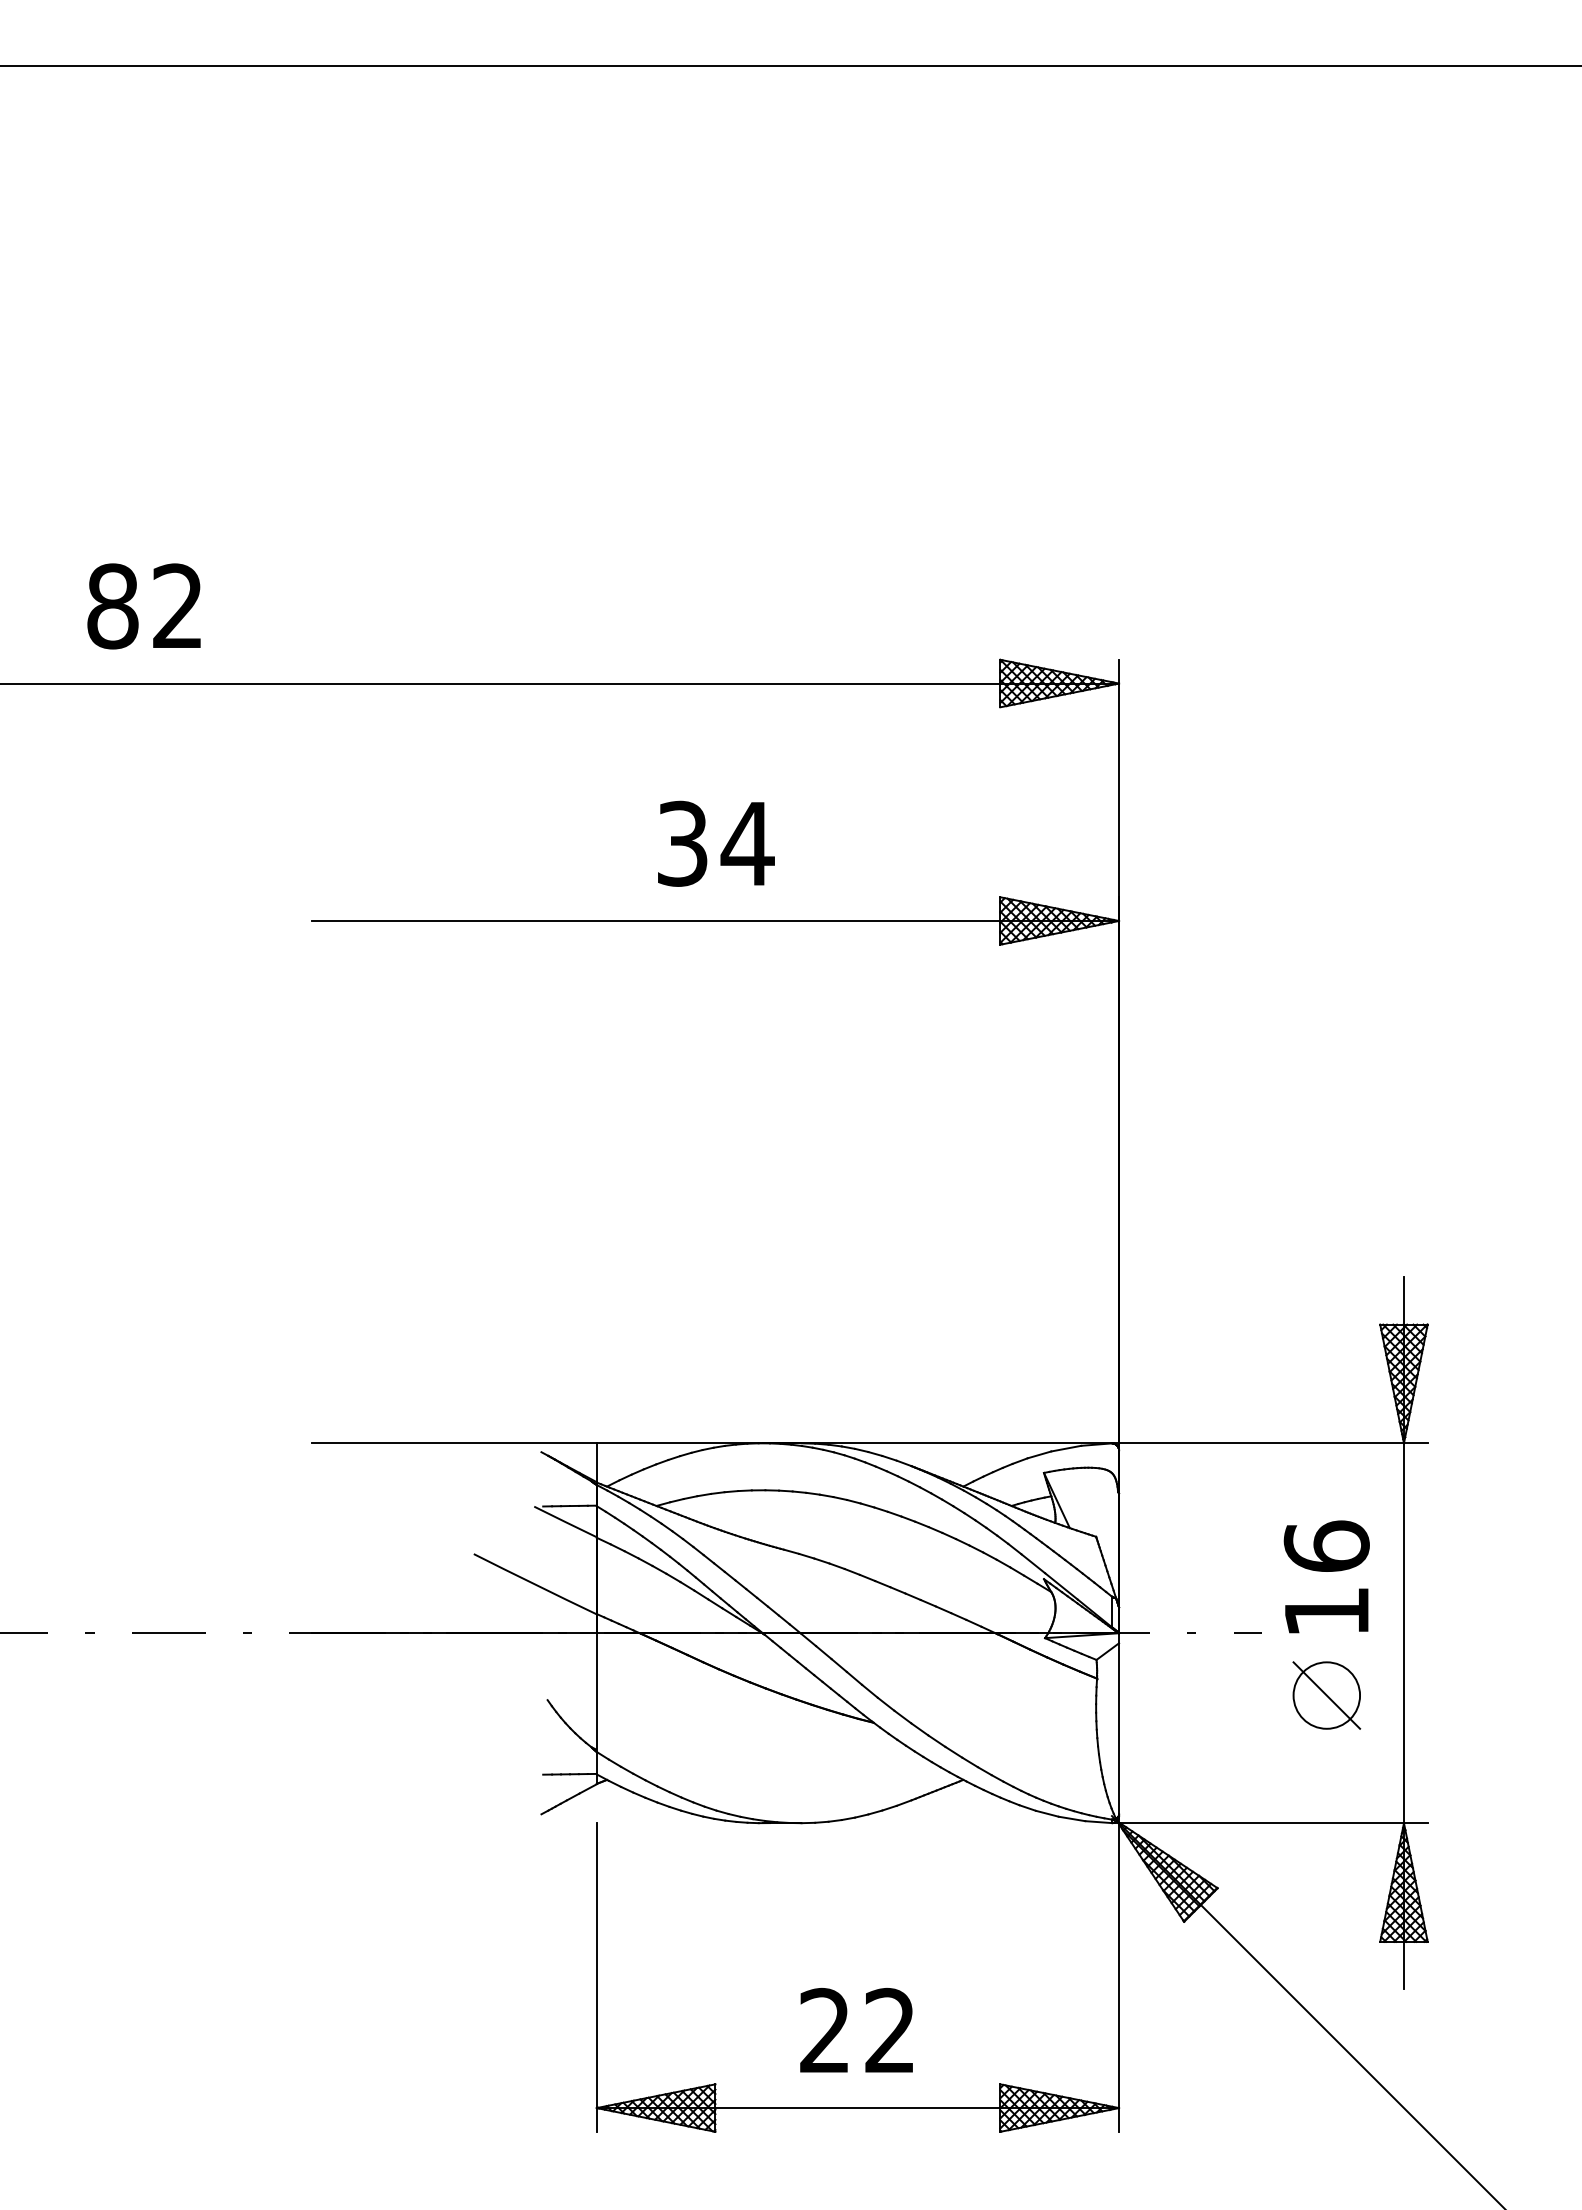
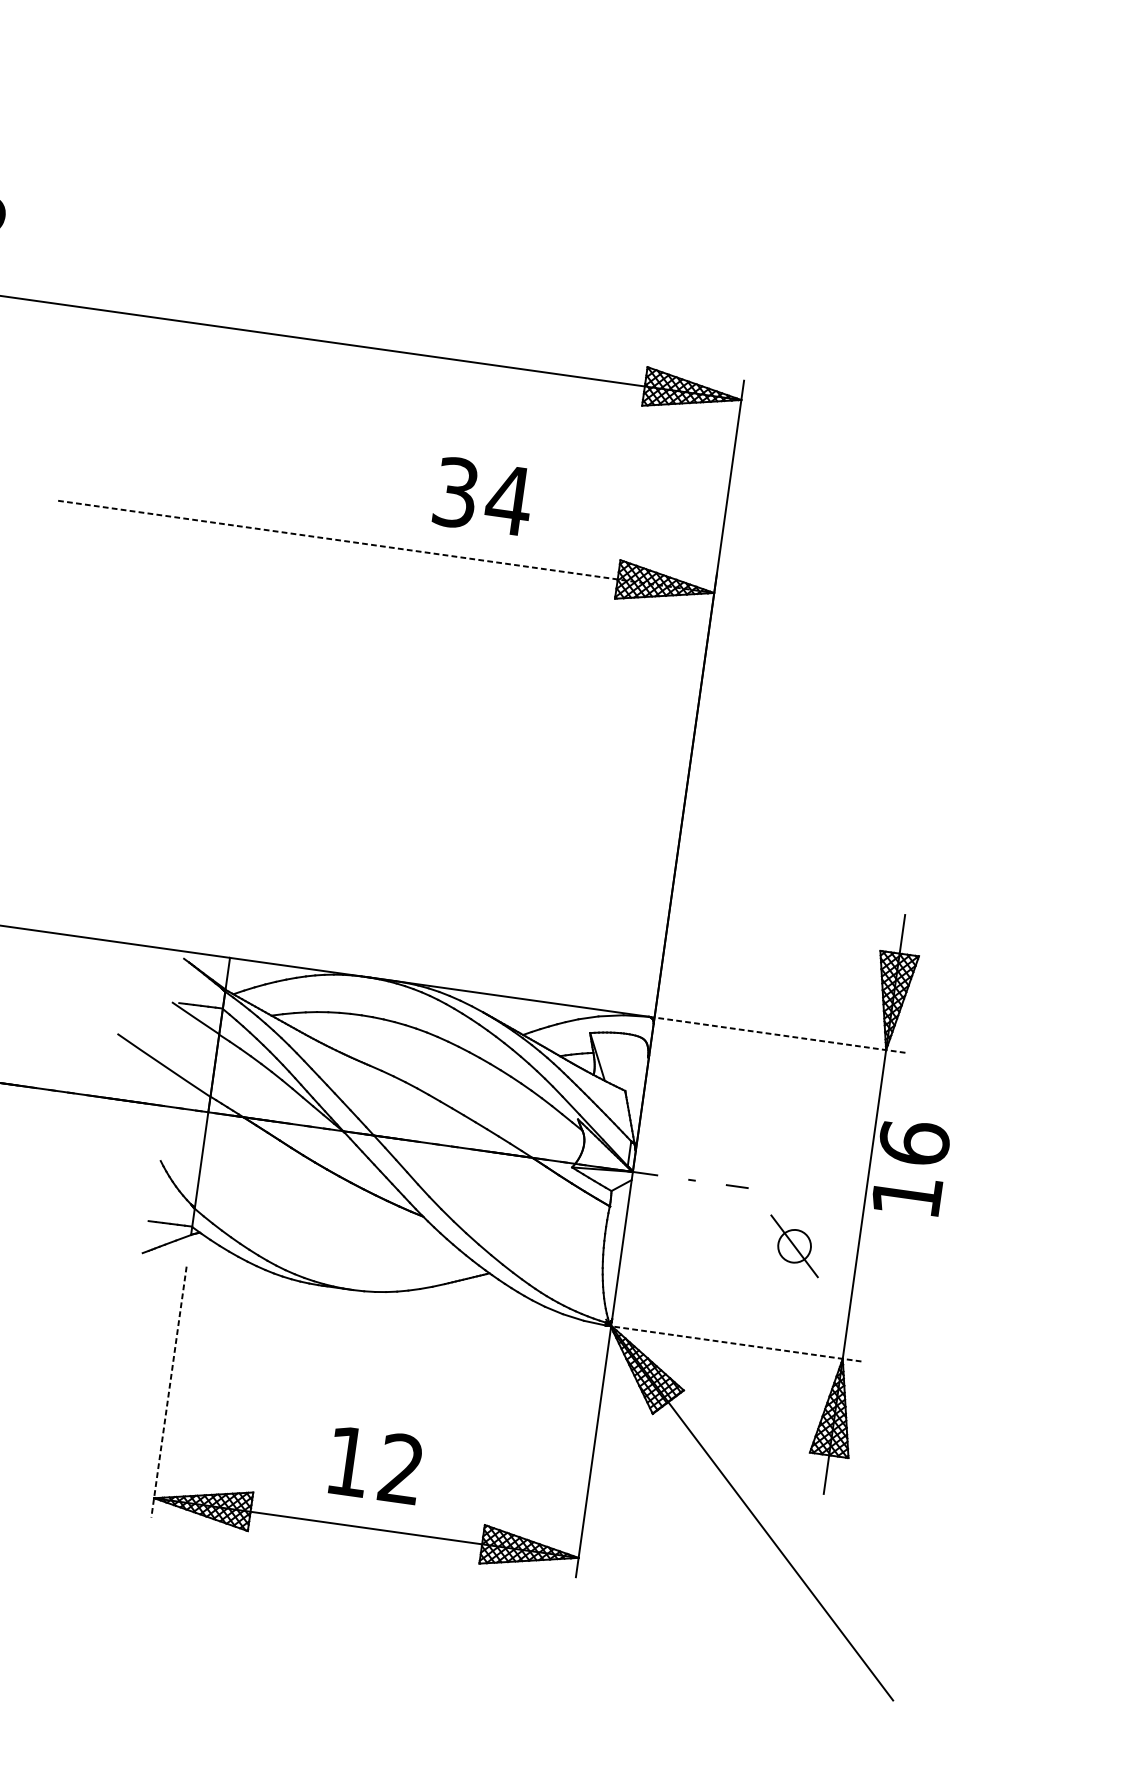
text: (716, 843) -> (483, 496), moved
line: (715, 921) -> (386, 547), solid -> dashed
line: (1269, 1443) -> (776, 1034), solid -> dashed
text: (1326, 1576) -> (910, 1167), moved
circle: (1326, 1695) -> (794, 1246), size x0.6
line: (1269, 1823) -> (733, 1343), solid -> dashed
line: (596, 1978) -> (168, 1392), solid -> dashed
text: (824, 2029) -> (348, 1460), 22 -> 12

